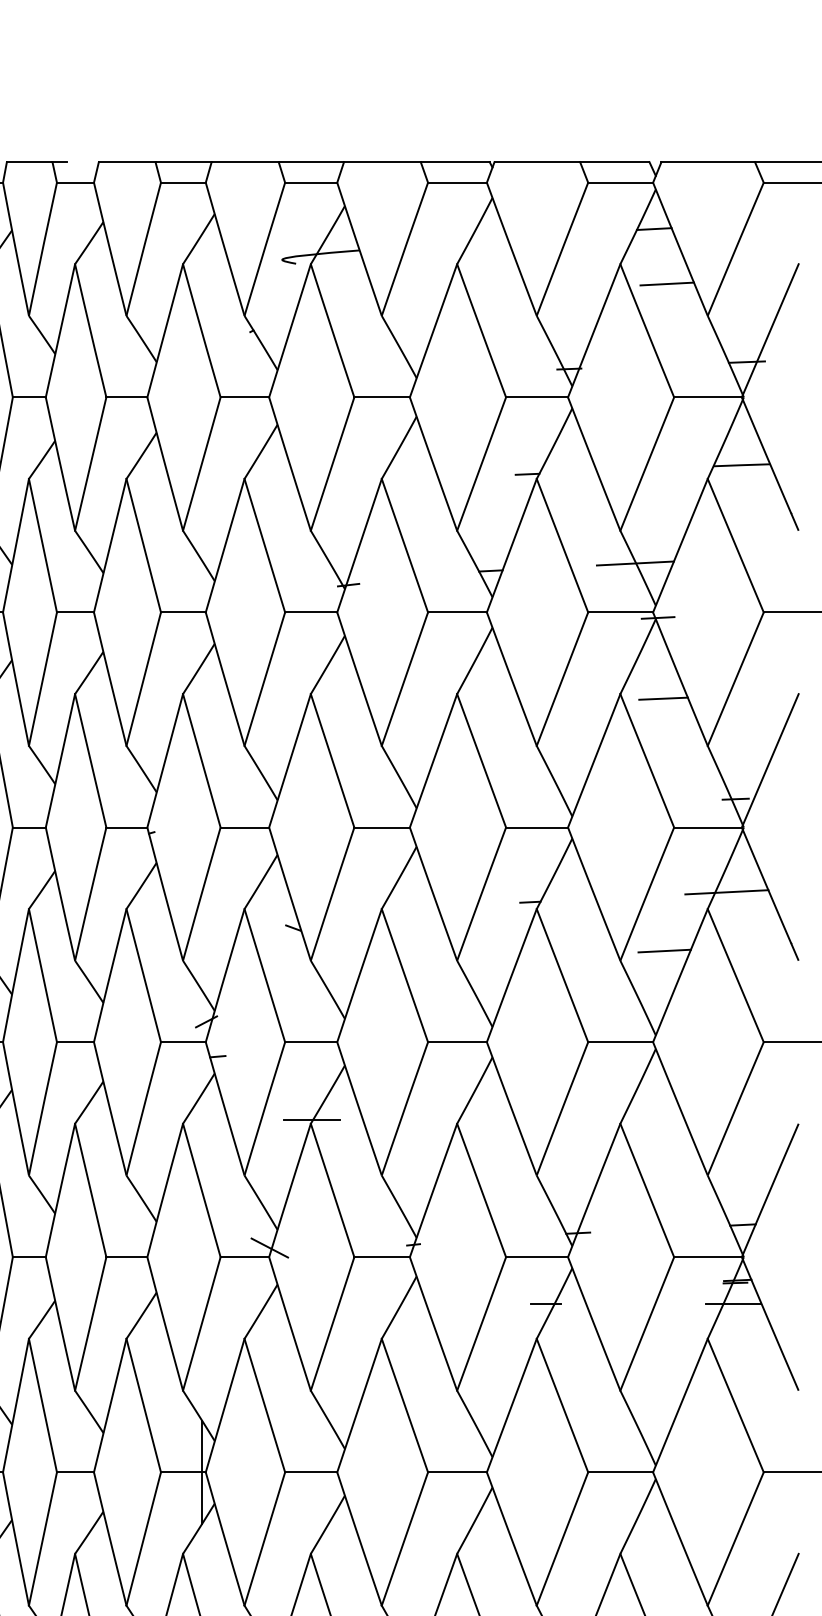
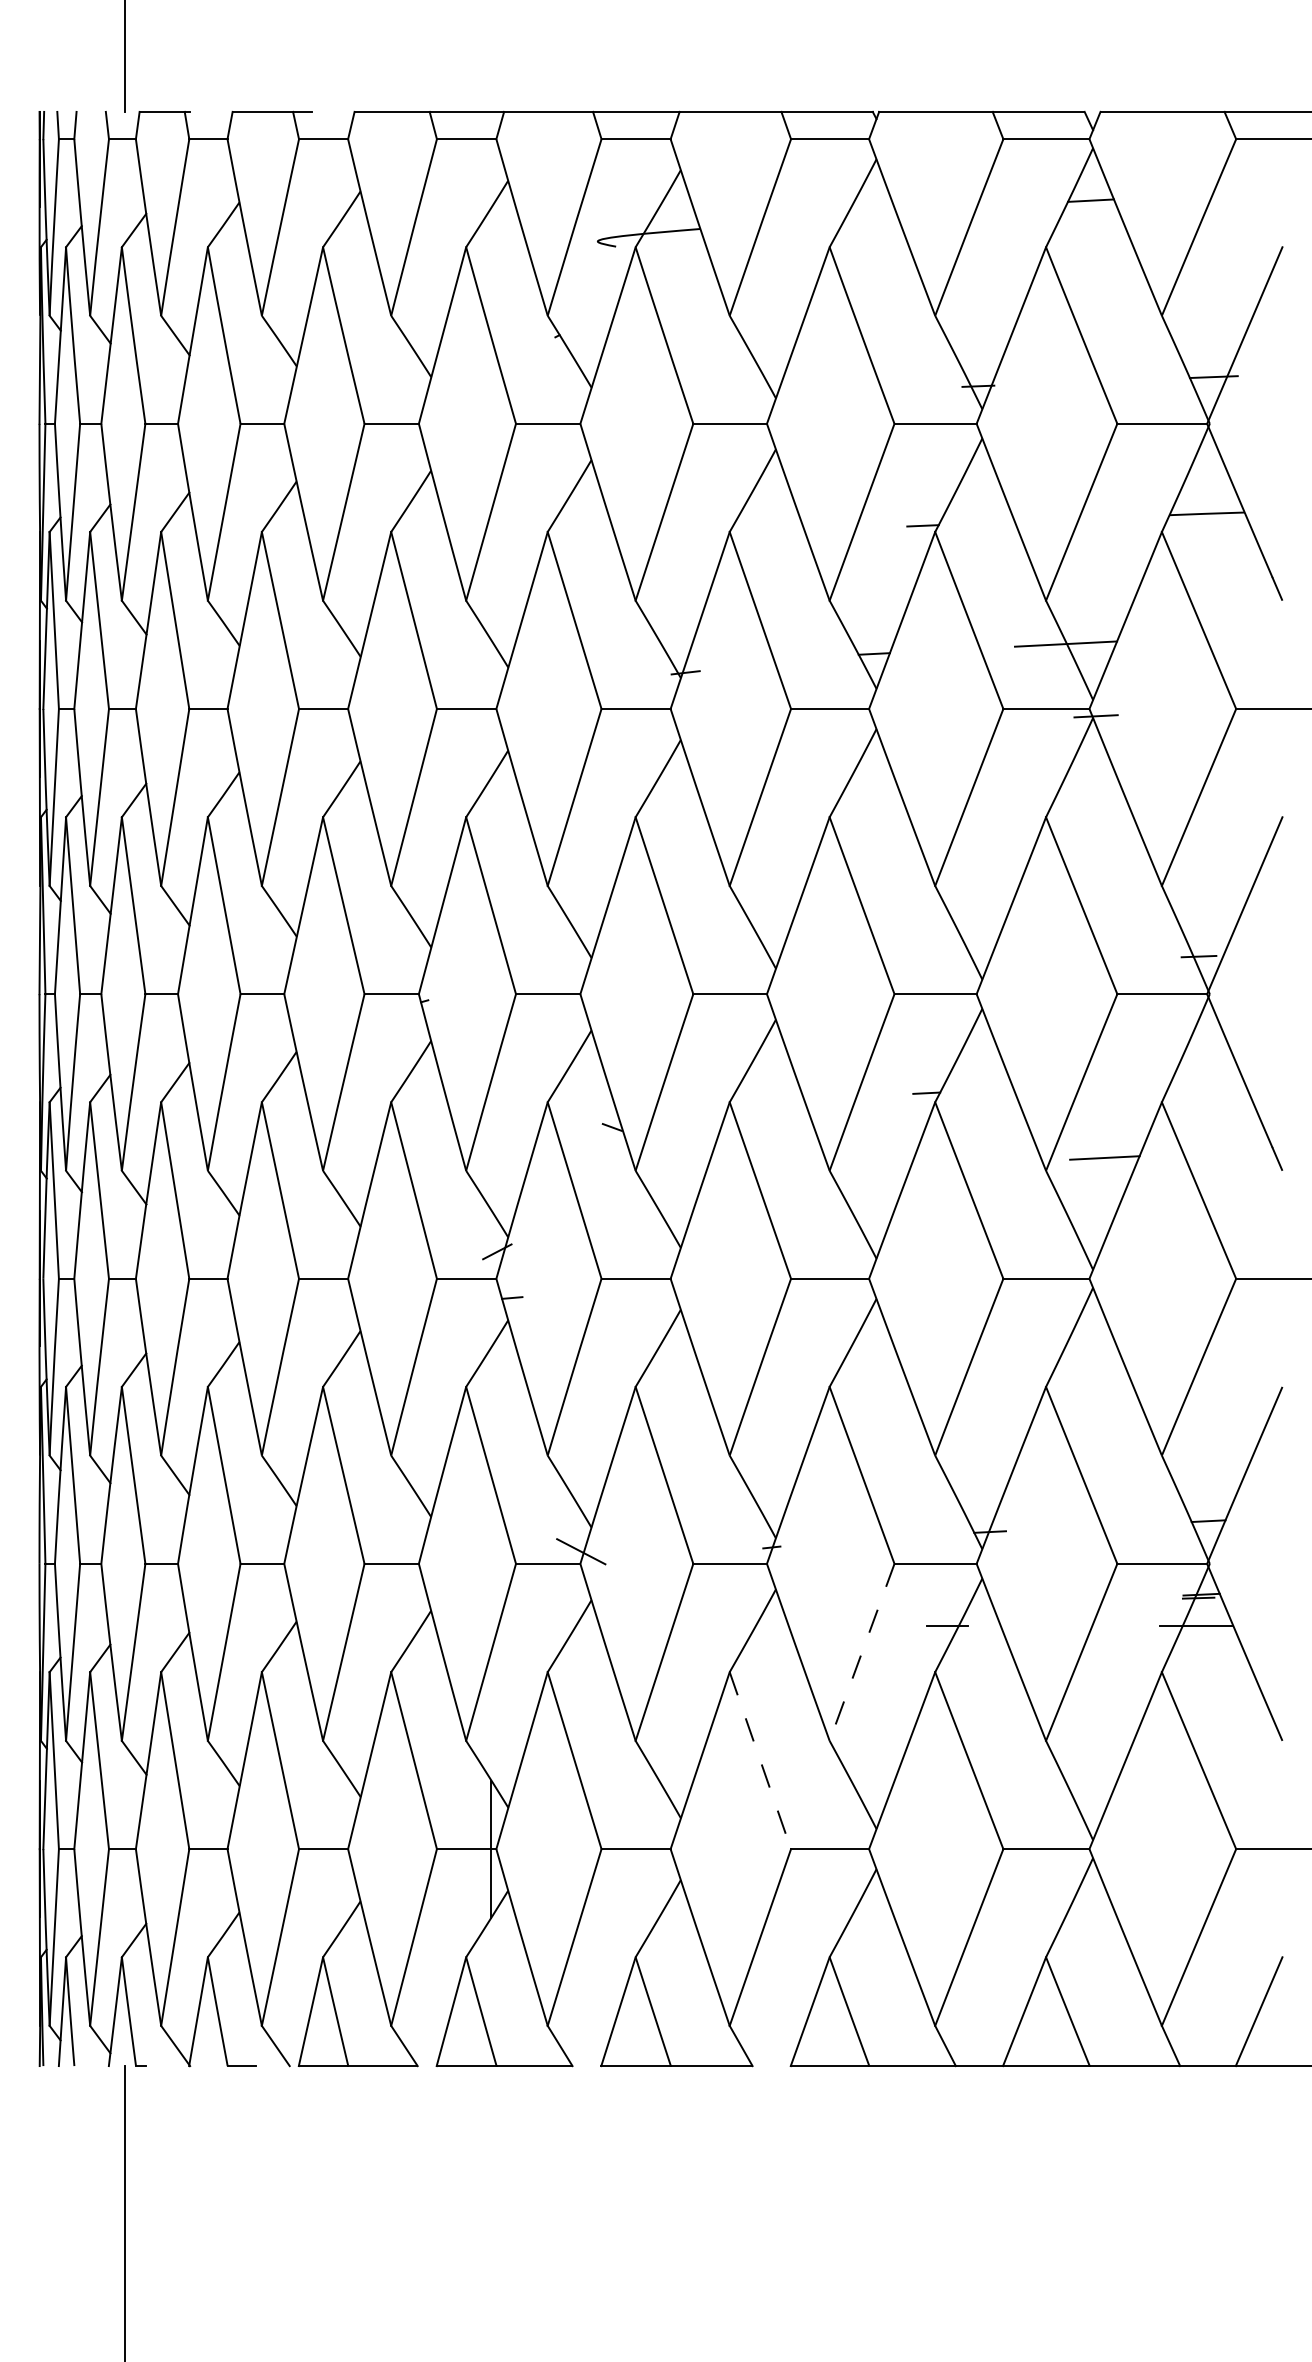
line: (666, 284) -> (1107, 273), removed
line: (663, 698) -> (1103, 822), removed
line: (727, 891) -> (1187, 1079), removed
line: (311, 1120) -> (636, 1382), removed
line: (481, 1324) -> (861, 1652), solid -> dashed
line: (405, 1405) -> (760, 1760), solid -> dashed

